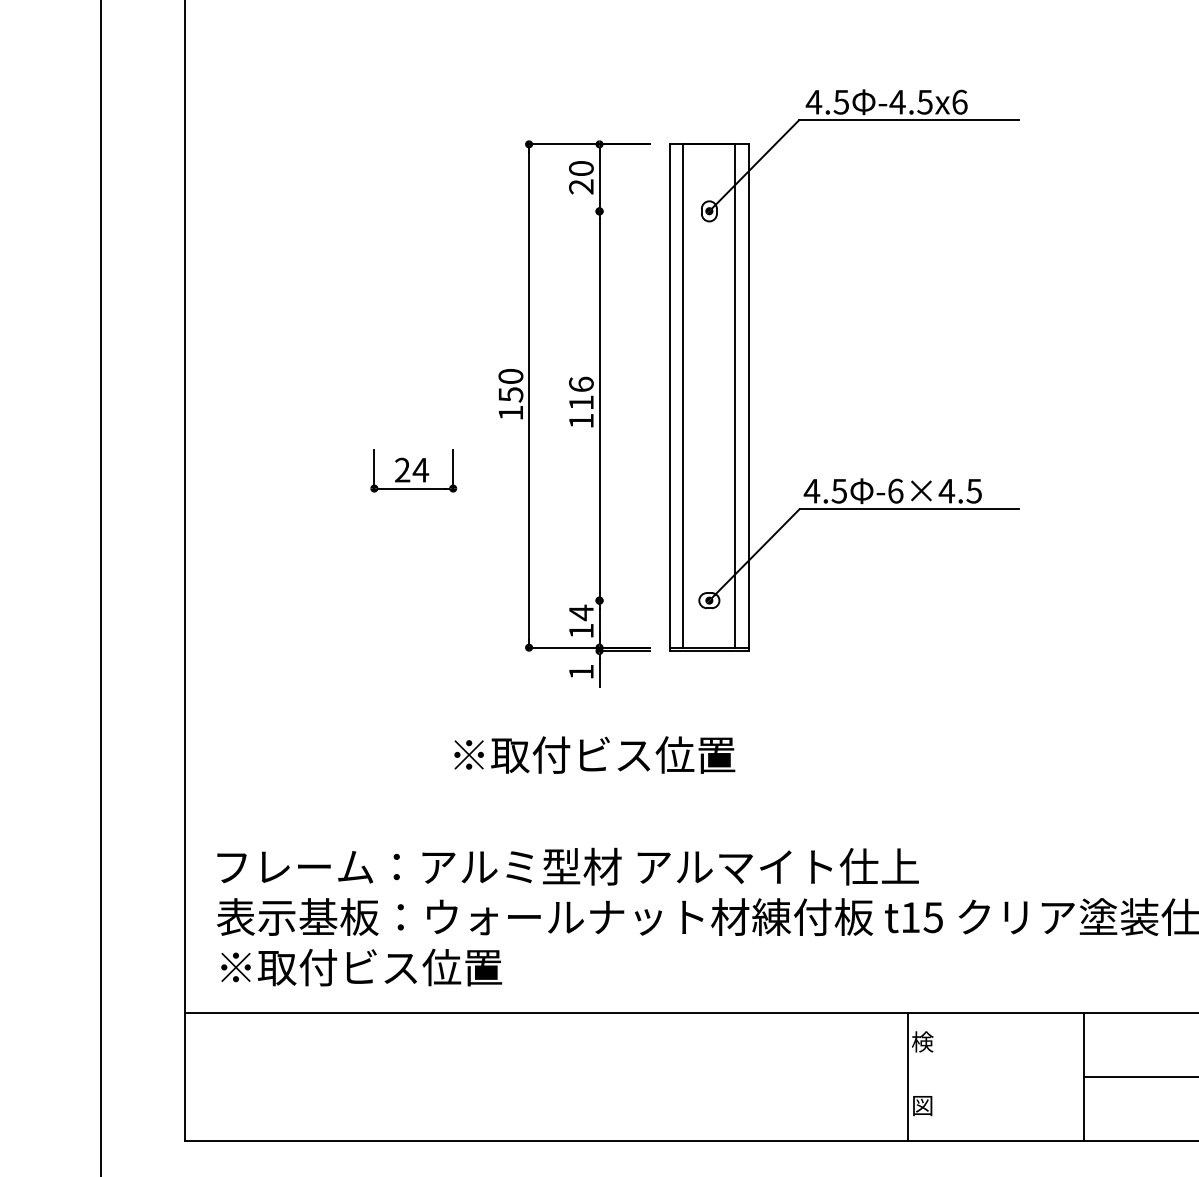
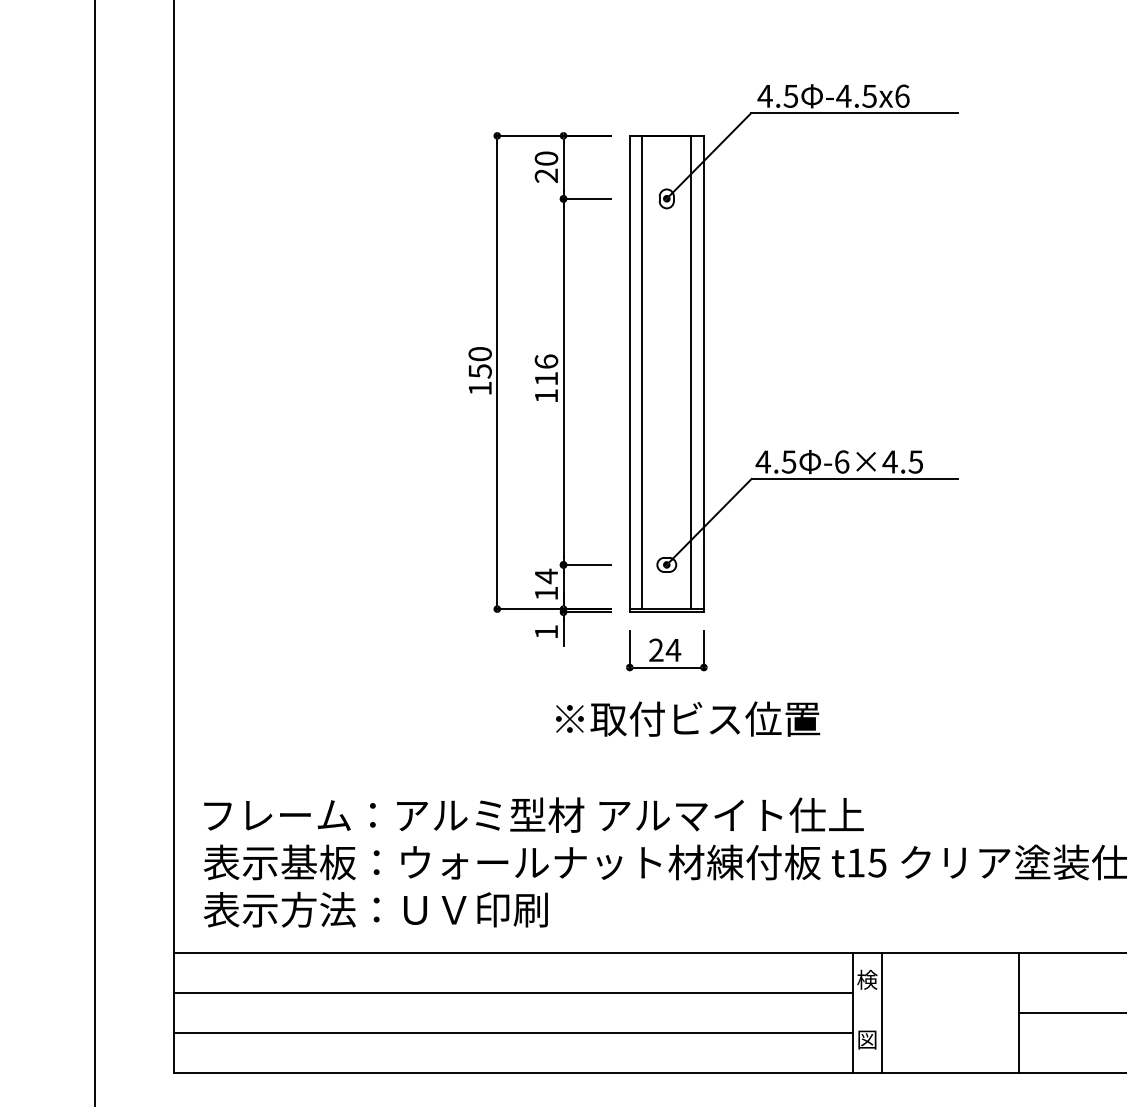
line: (623, 210) -> (586, 198), added
part: (413, 470) -> (666, 650), moved
line: (623, 600) -> (586, 564), added
text: (595, 754) -> (688, 718), moved
text: (399, 967) -> (375, 909), ※取付ビス位置 -> 表示方法：ＵＶ印刷
line: (546, 1055) -> (513, 992), added
line: (937, 1076) -> (881, 1012), added
line: (546, 1097) -> (513, 1032), added

